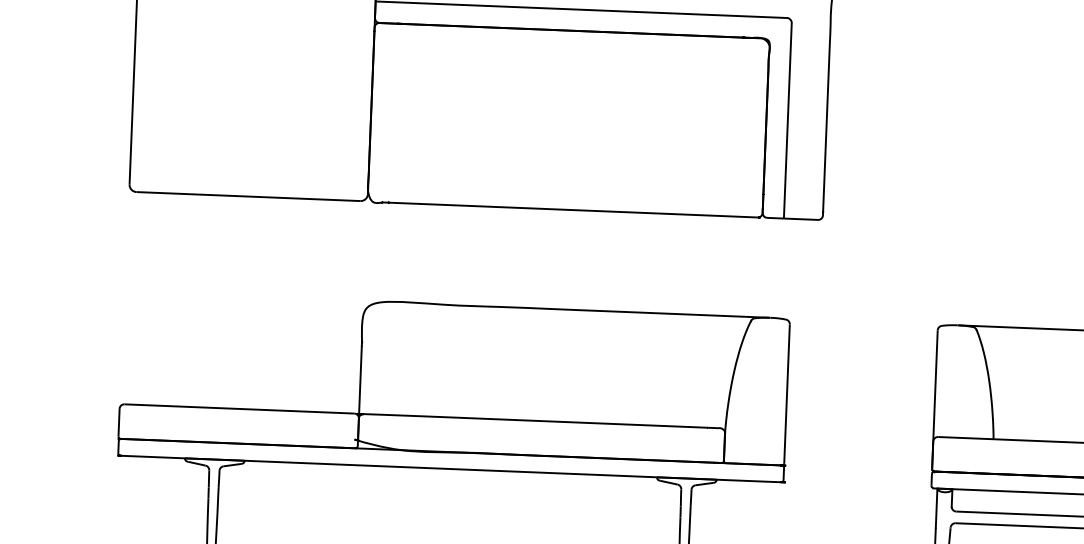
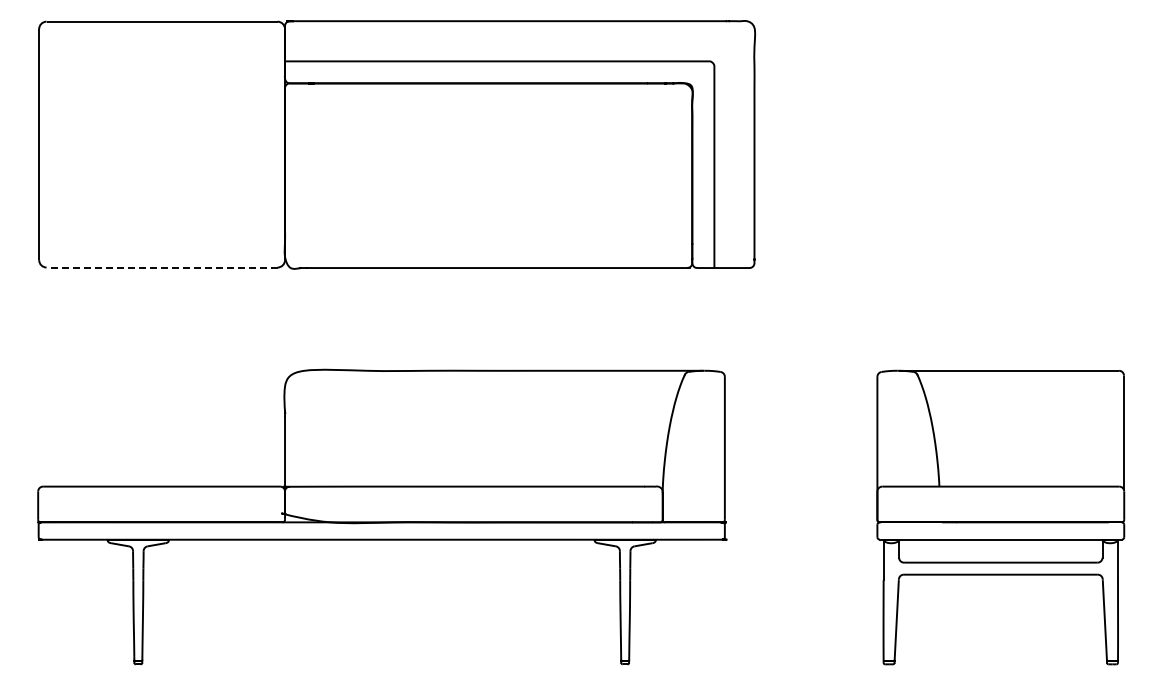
line: (248, 196) -> (162, 267), solid -> dashed

